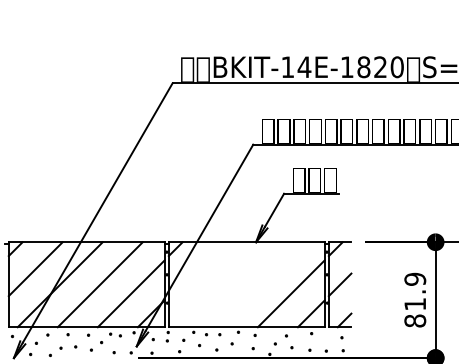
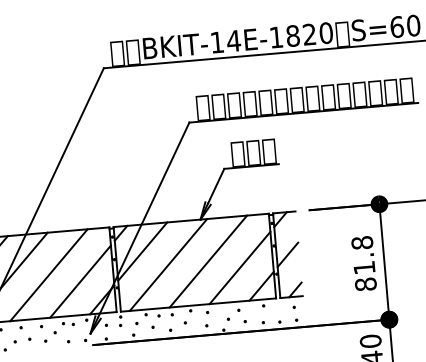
line: (195, 269) -> (142, 251), added
text: (415, 278) -> (362, 242), 81.9 -> 81.8
line: (219, 284) -> (167, 264), added
line: (259, 284) -> (207, 261), added

